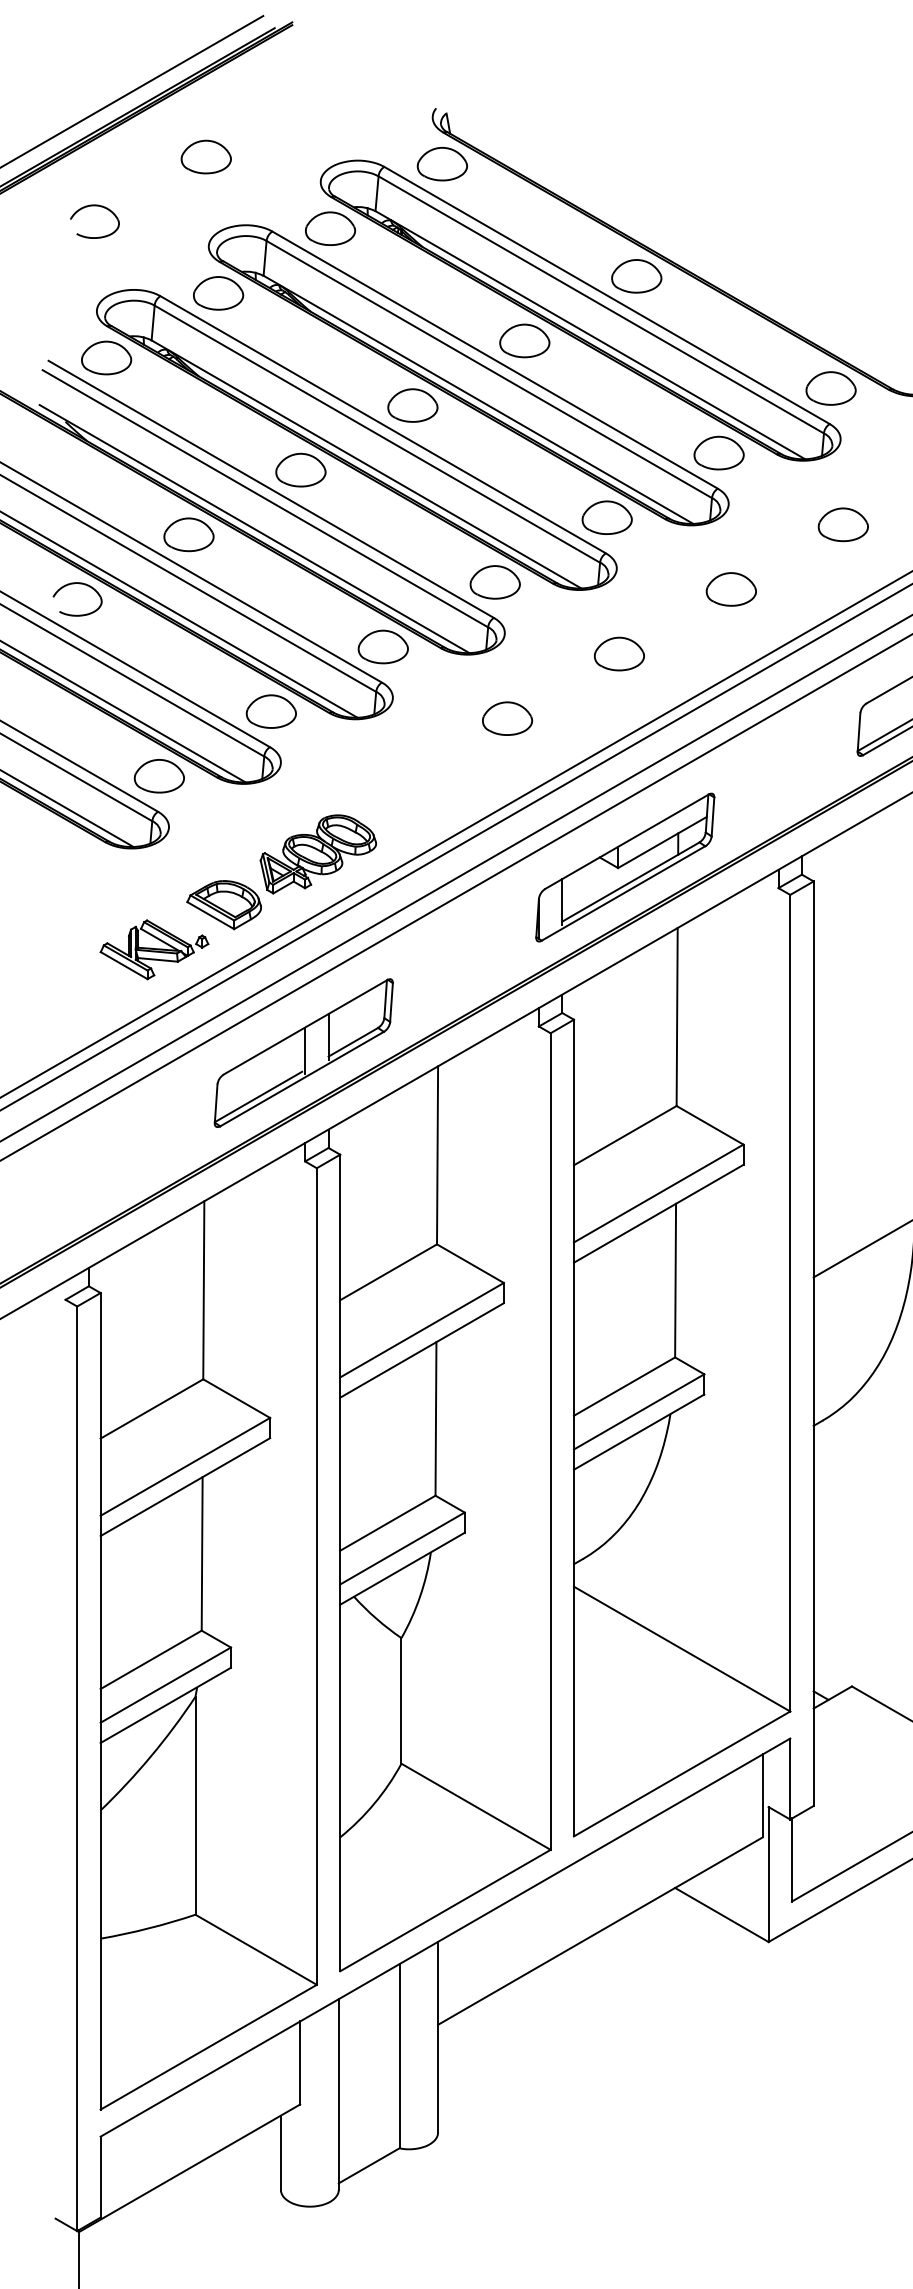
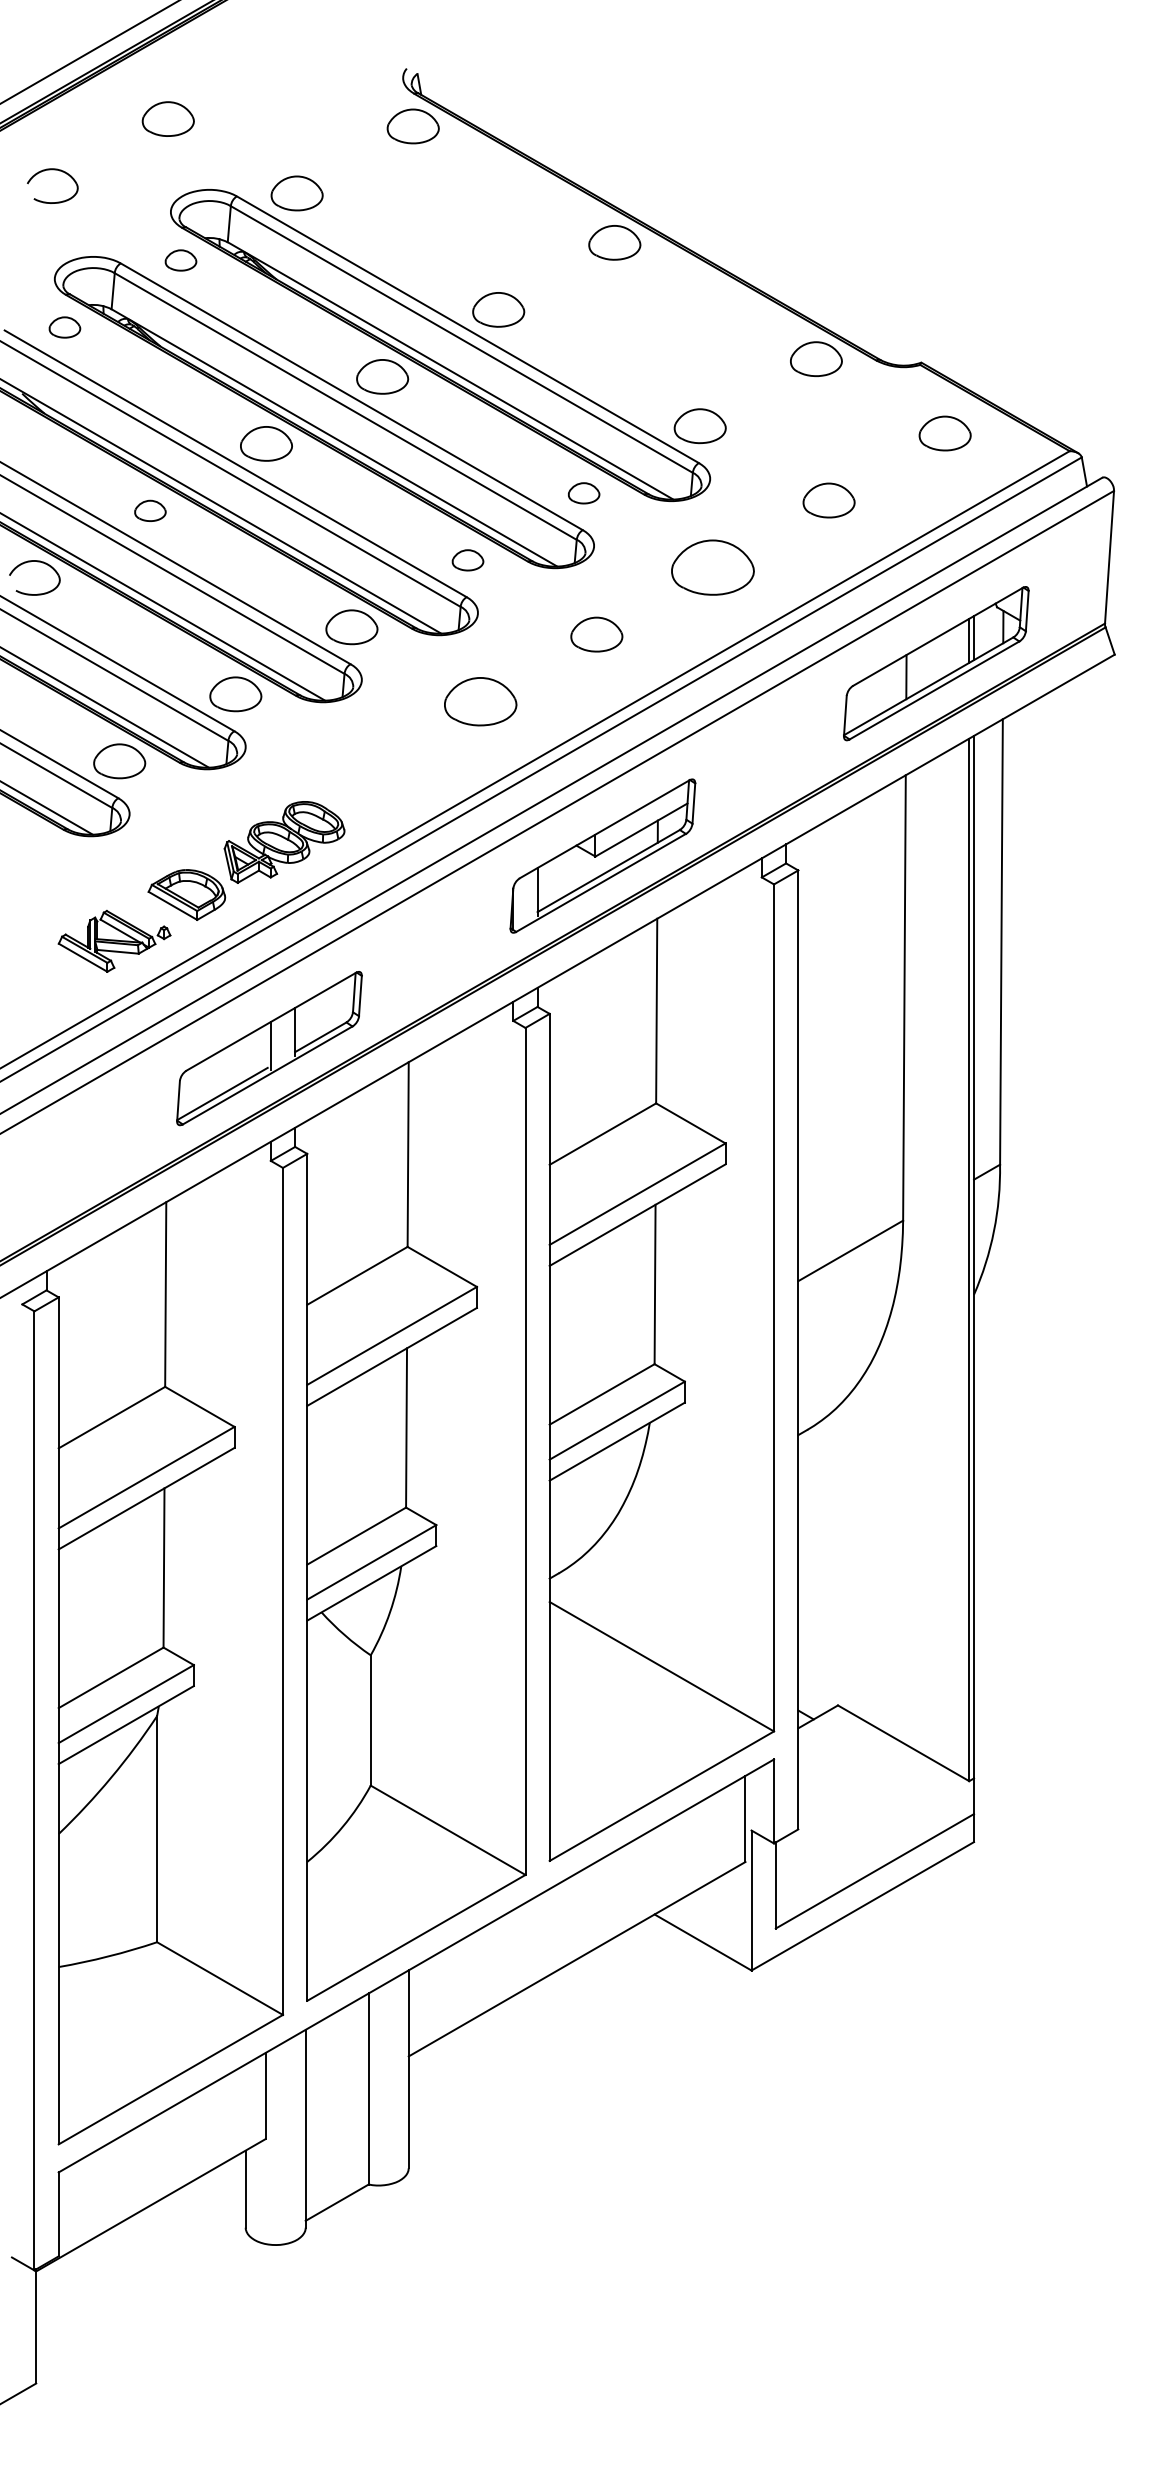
part: (218, 293) -> (180, 260), size x0.6
part: (580, 309) -> (556, 277), removed
part: (106, 357) -> (64, 327), size x0.6
part: (606, 518) -> (583, 493), size x0.6
part: (189, 534) -> (150, 510), size x0.6
part: (494, 582) -> (467, 560), size x0.6
part: (730, 589) -> (712, 567), size x1.6
part: (507, 718) -> (480, 701), size x1.4

